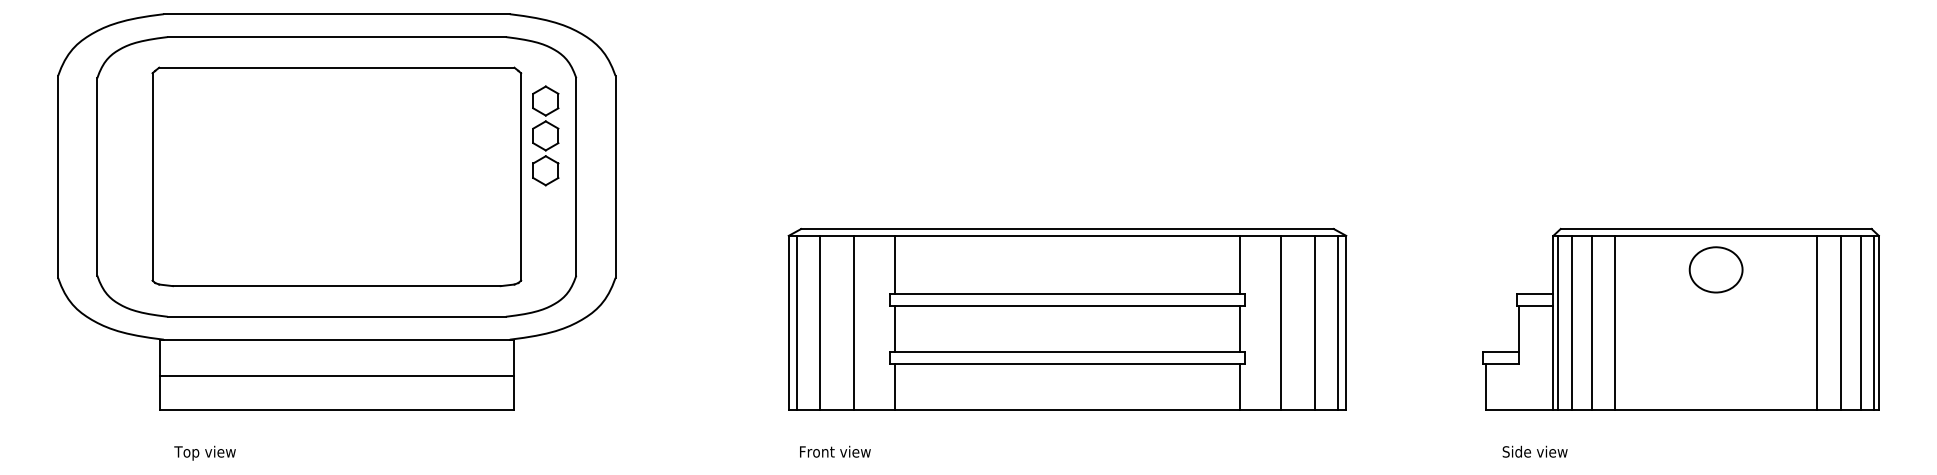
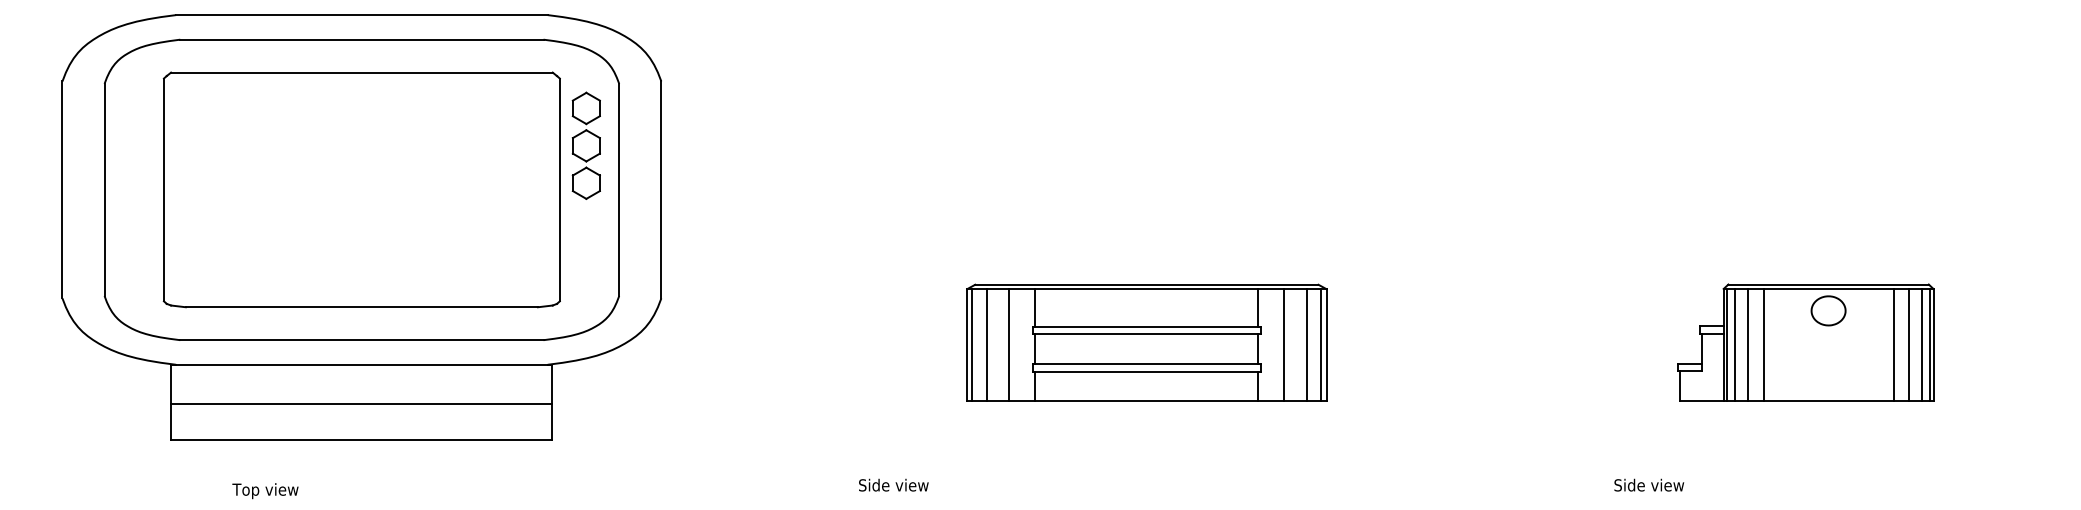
part: (1680, 318) -> (1805, 342), size x0.6
part: (1067, 319) -> (1146, 343), size x0.6
text: (834, 451) -> (896, 484), Front view -> Side view
text: (204, 452) -> (264, 490), moved

